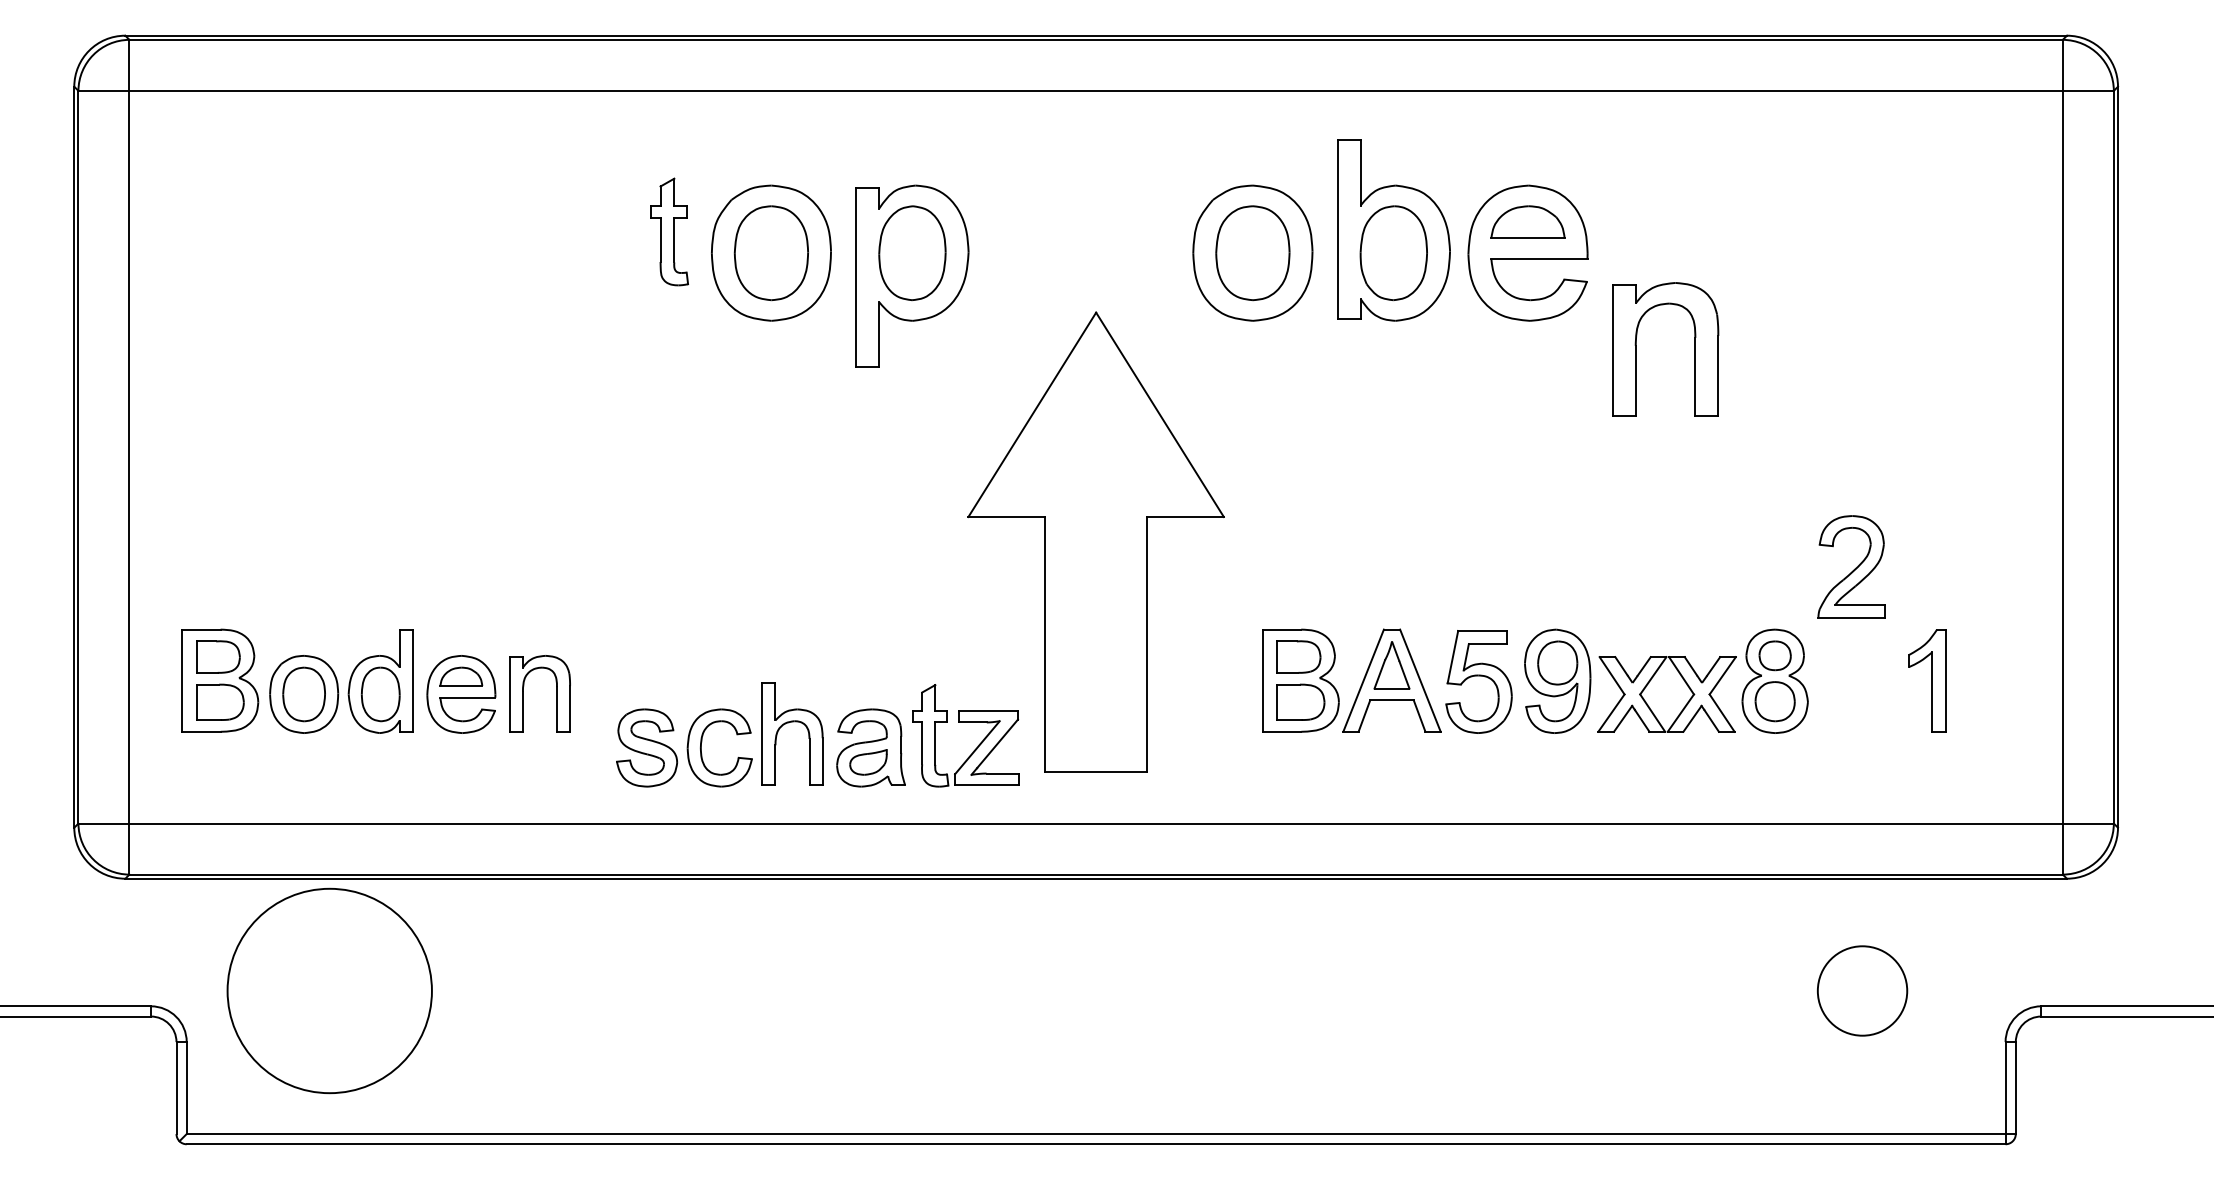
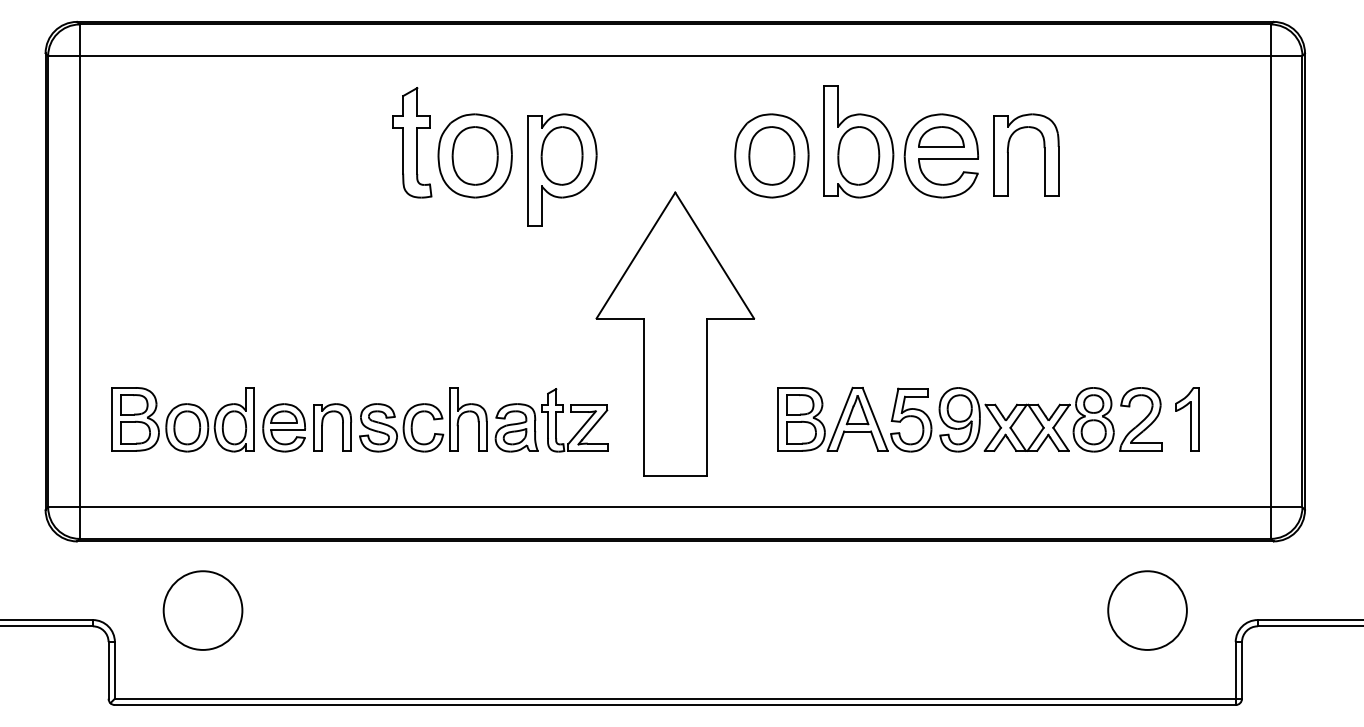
part: (669, 231) -> (412, 142), size x1.67
part: (1636, 348) -> (1008, 154), moved
part: (1851, 567) -> (1140, 419), moved
part: (817, 734) -> (483, 419), moved
circle: (328, 990) -> (202, 610), size x0.62
circle: (1862, 990) -> (1147, 610), size x1.43

